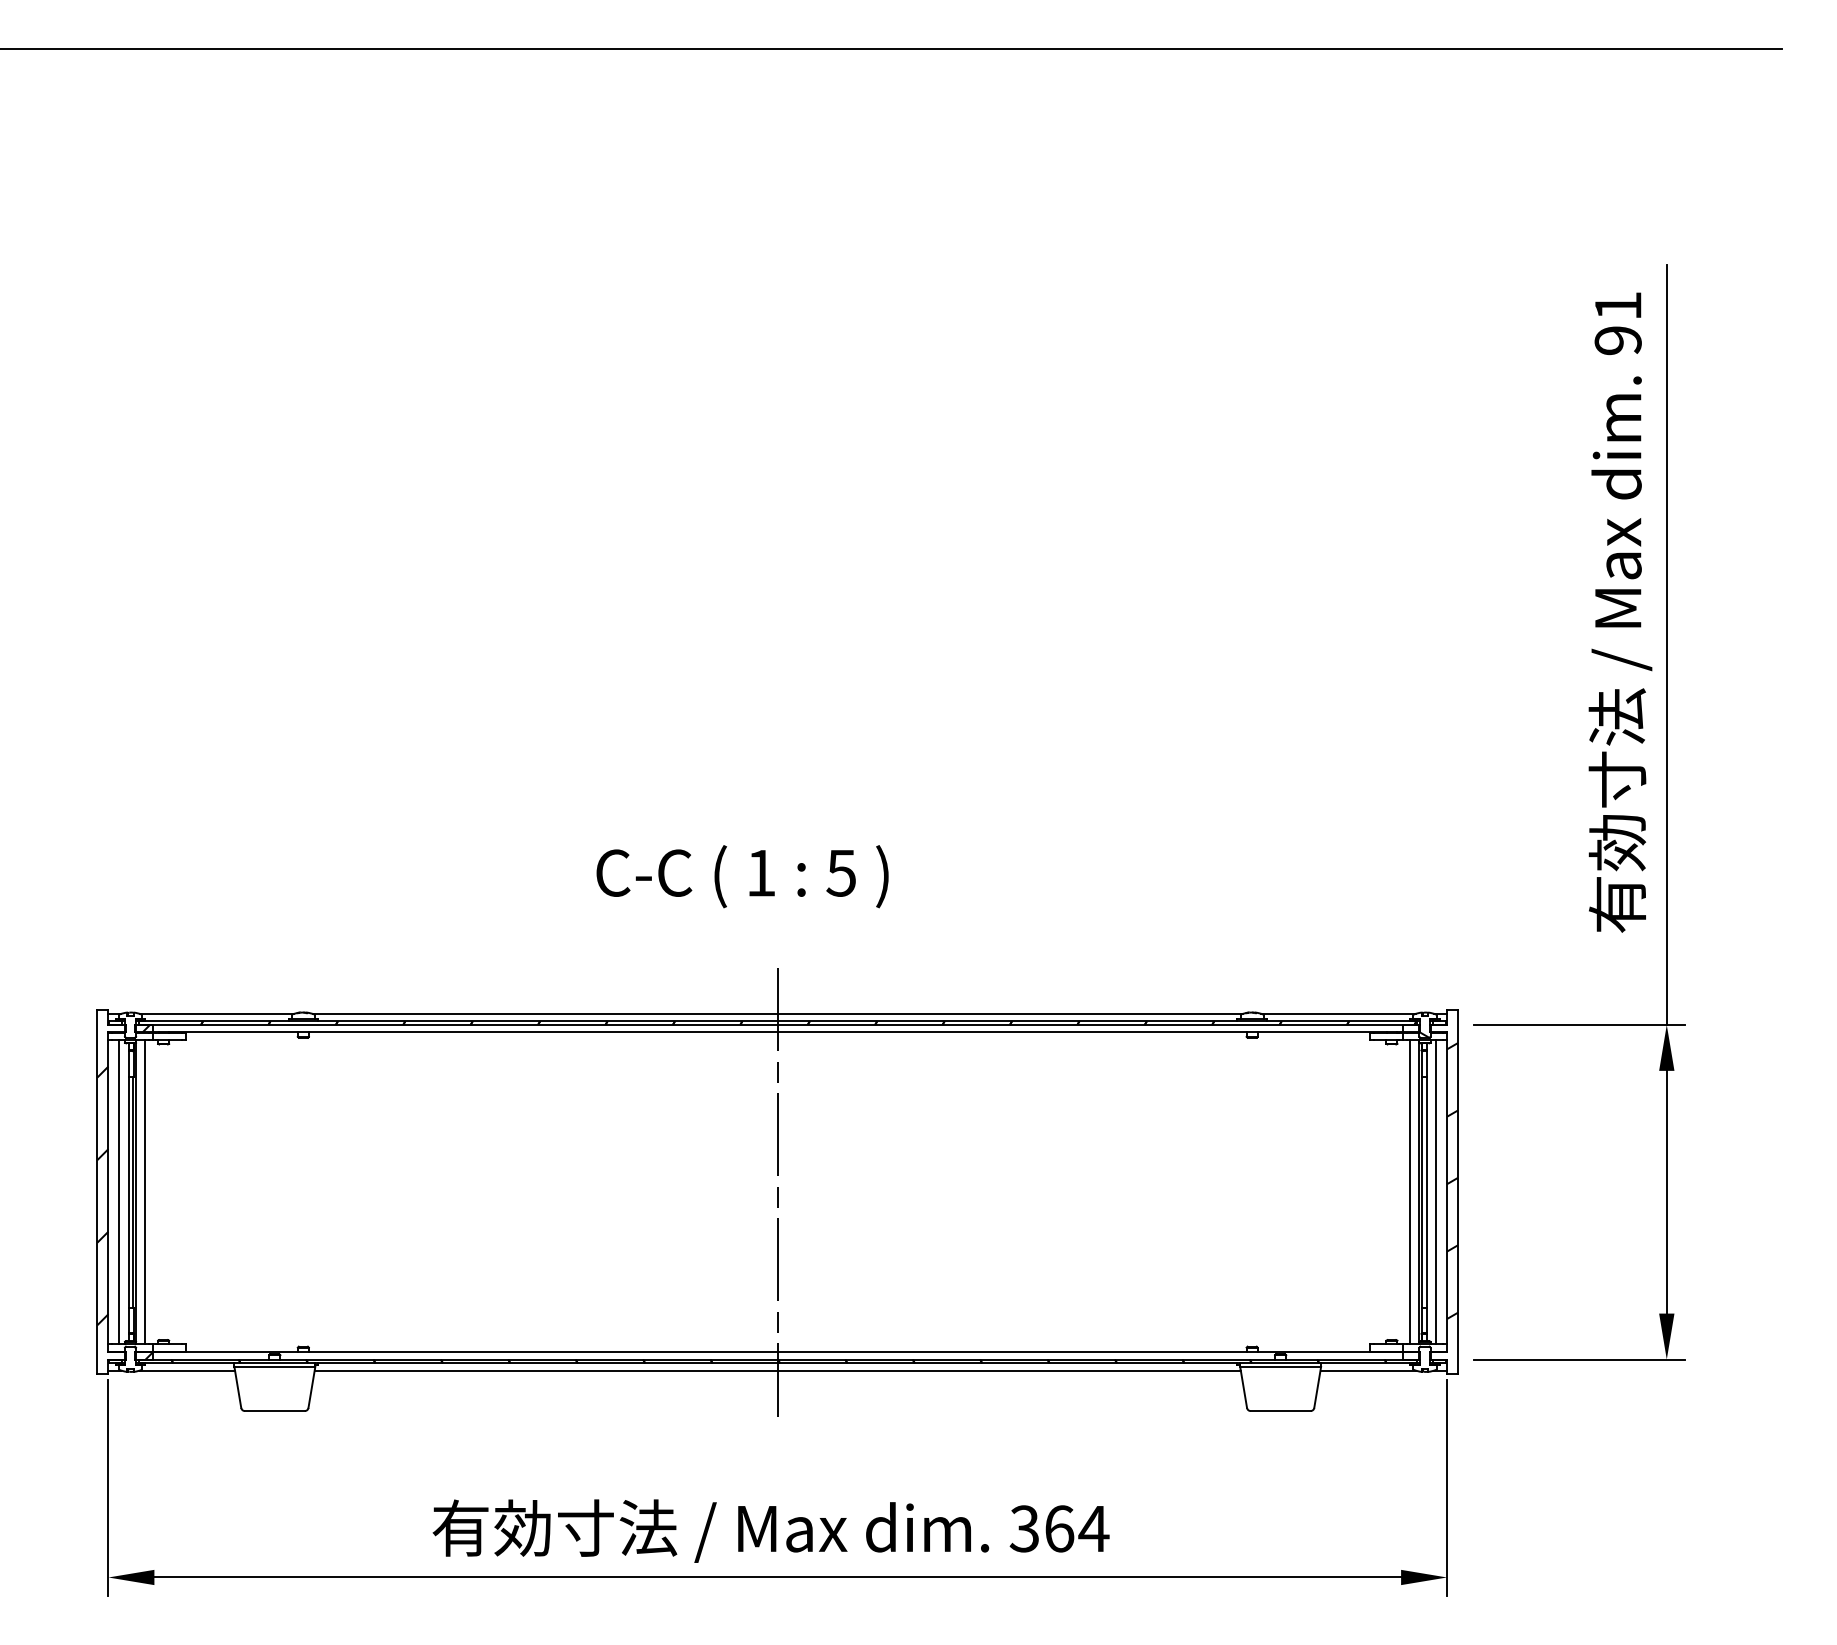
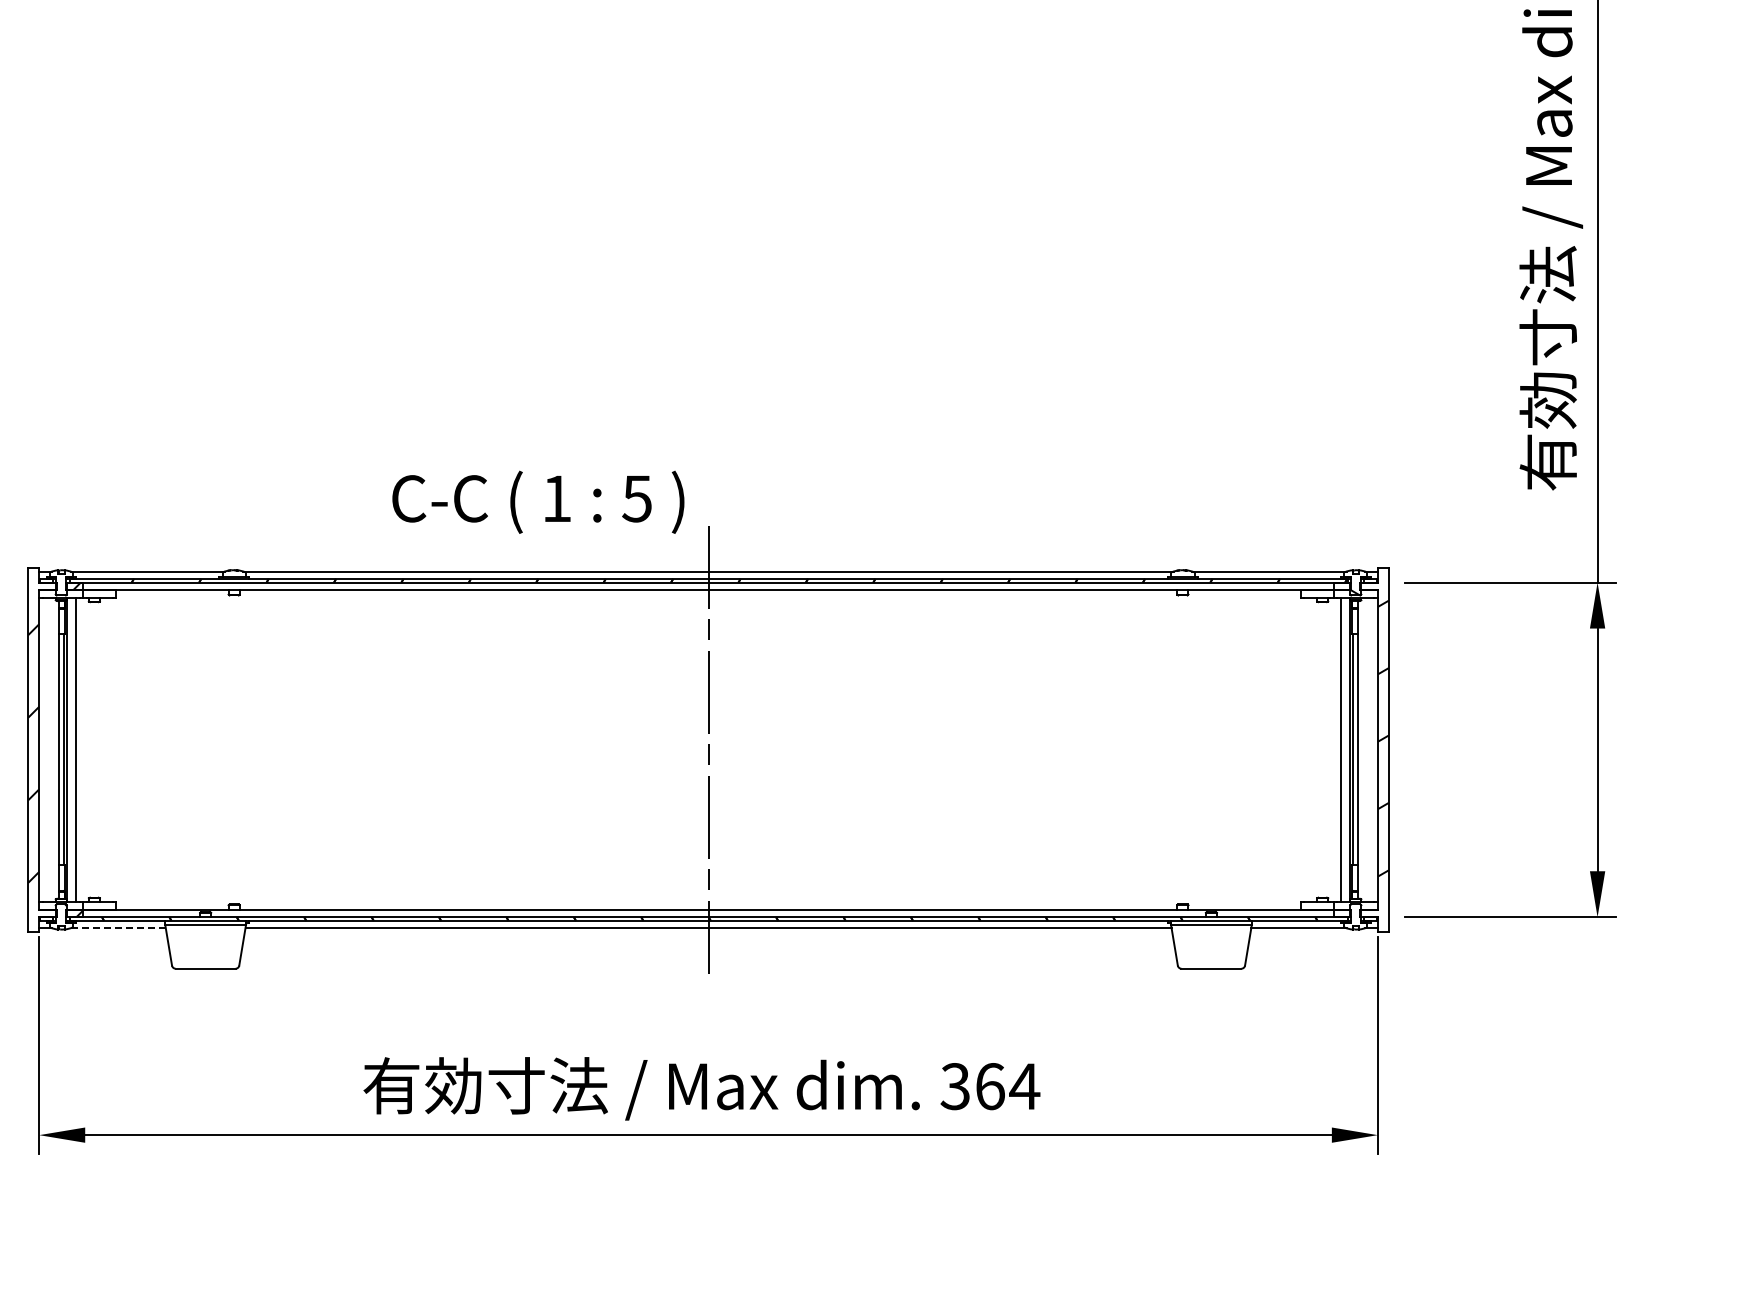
text: (742, 876) -> (538, 502), moved
line: (119, 1191) -> (50, 749), removed
line: (1436, 1191) -> (1367, 749), removed
line: (187, 1370) -> (118, 928), solid -> dashed

